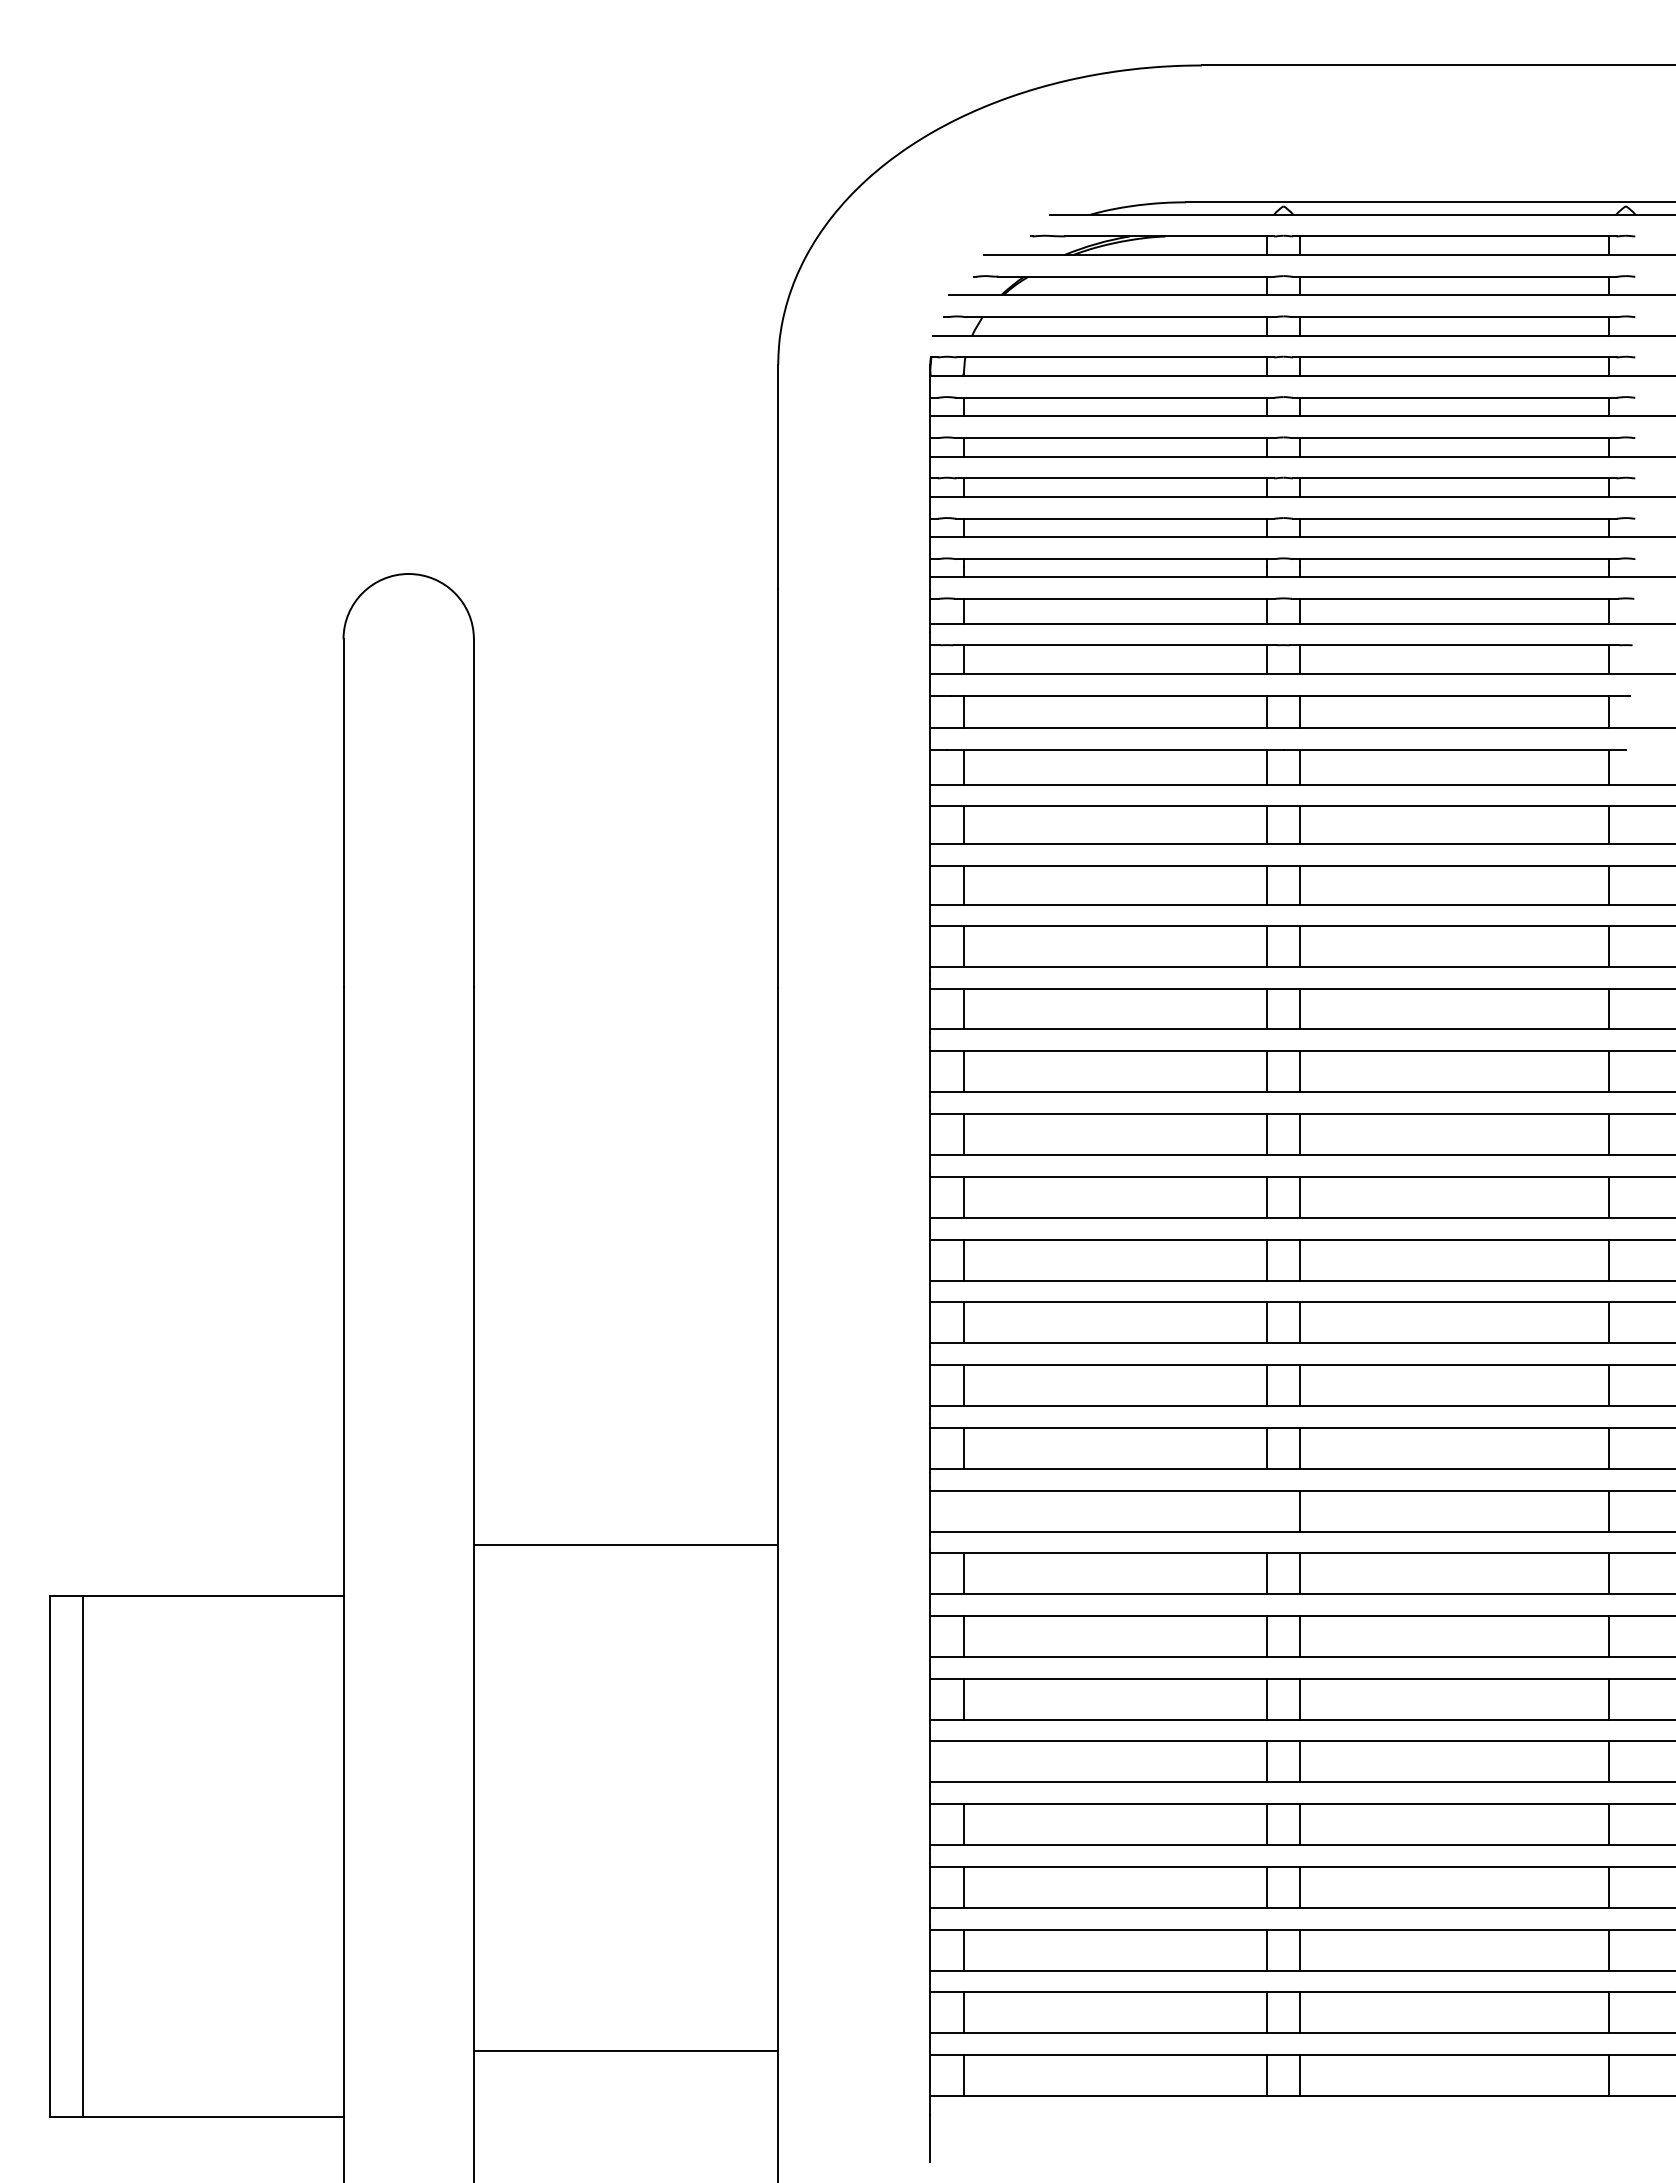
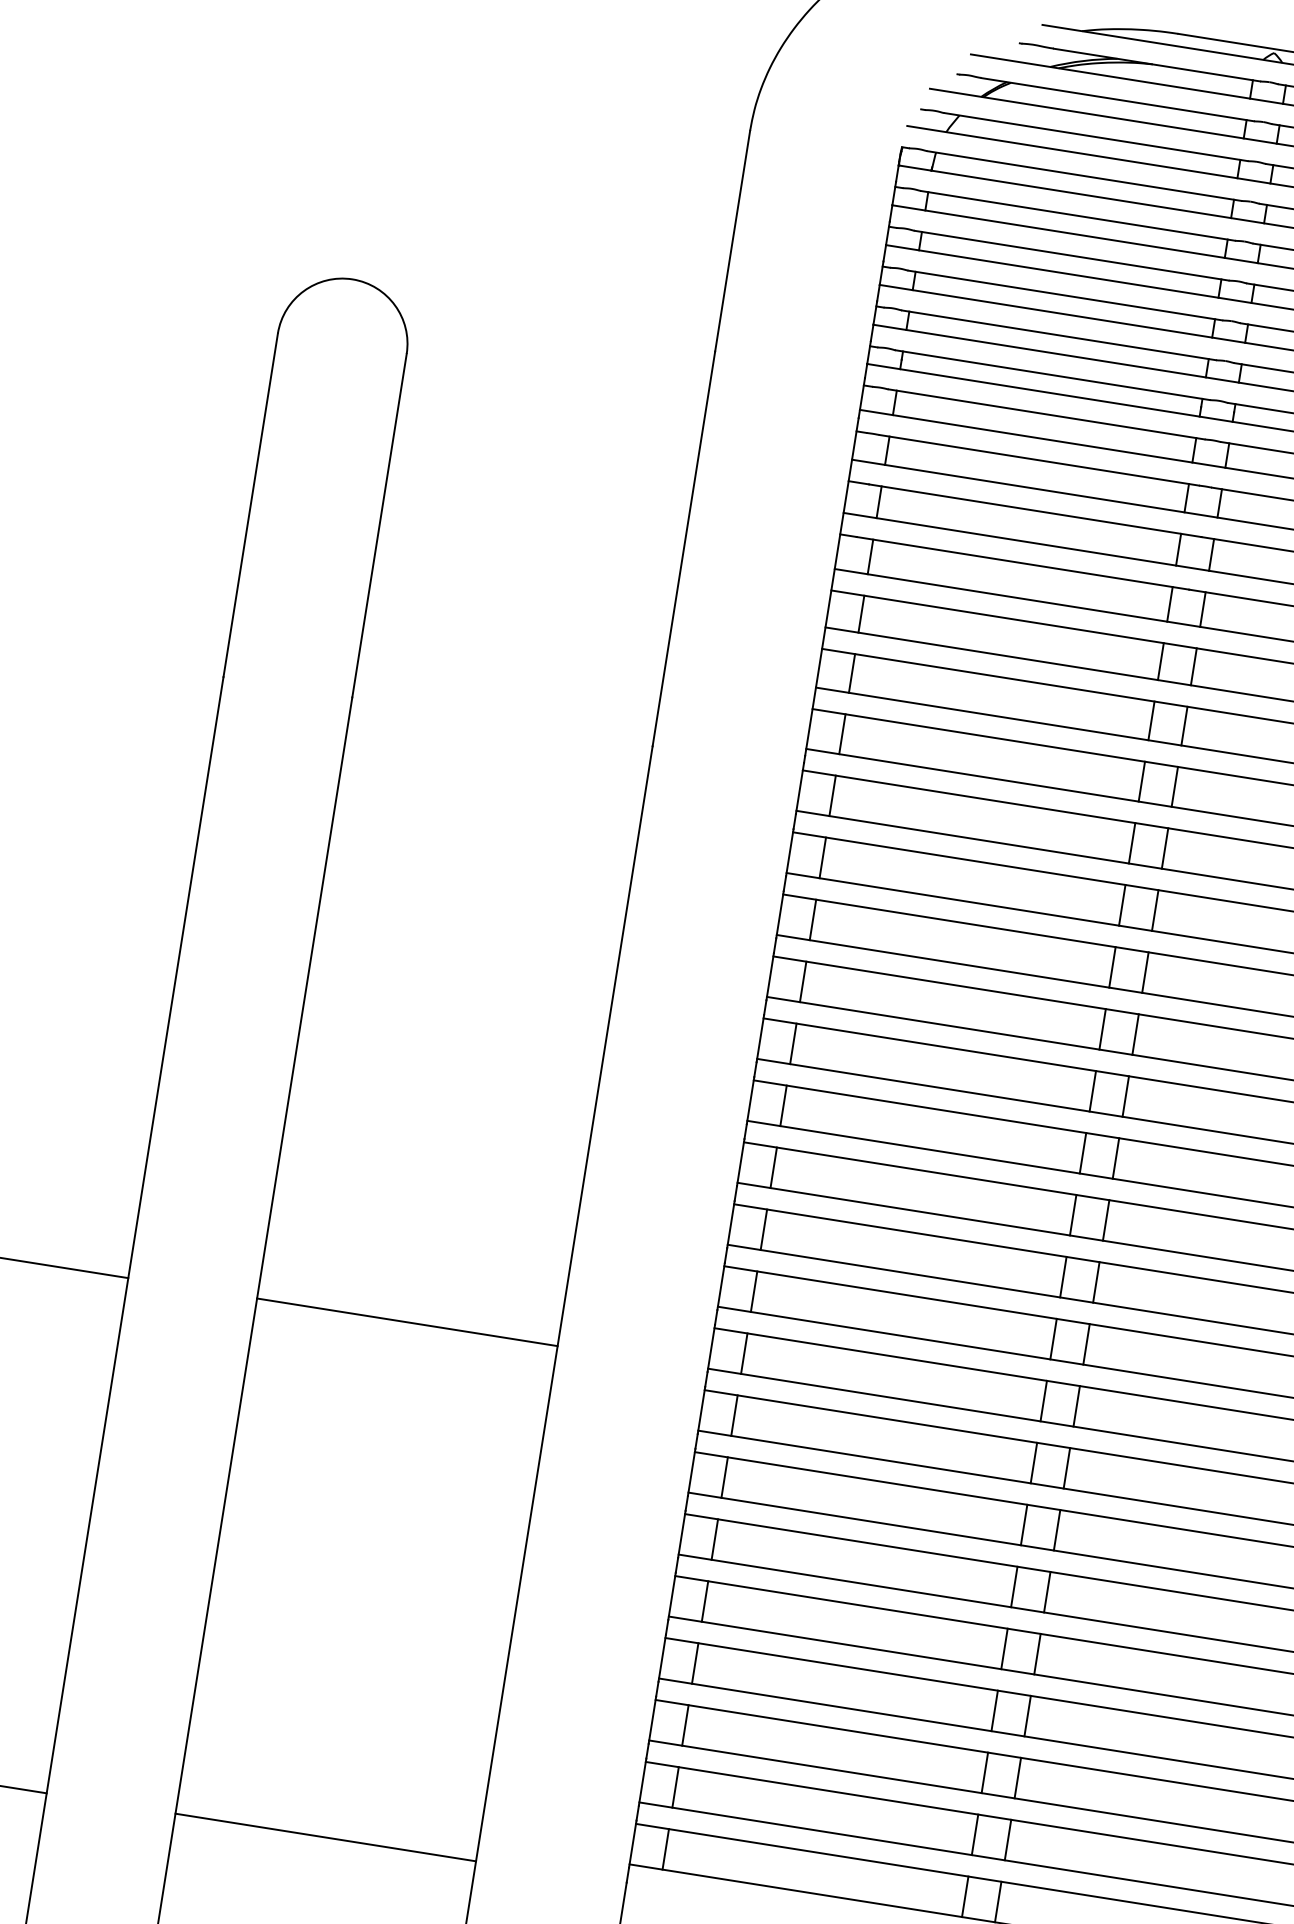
line: (963, 1510) -> (753, 1291), added
line: (1266, 1510) -> (1053, 1338), added
line: (625, 1544) -> (406, 1322), moved
line: (963, 1761) -> (714, 1539), added
line: (625, 2051) -> (325, 1837), moved

